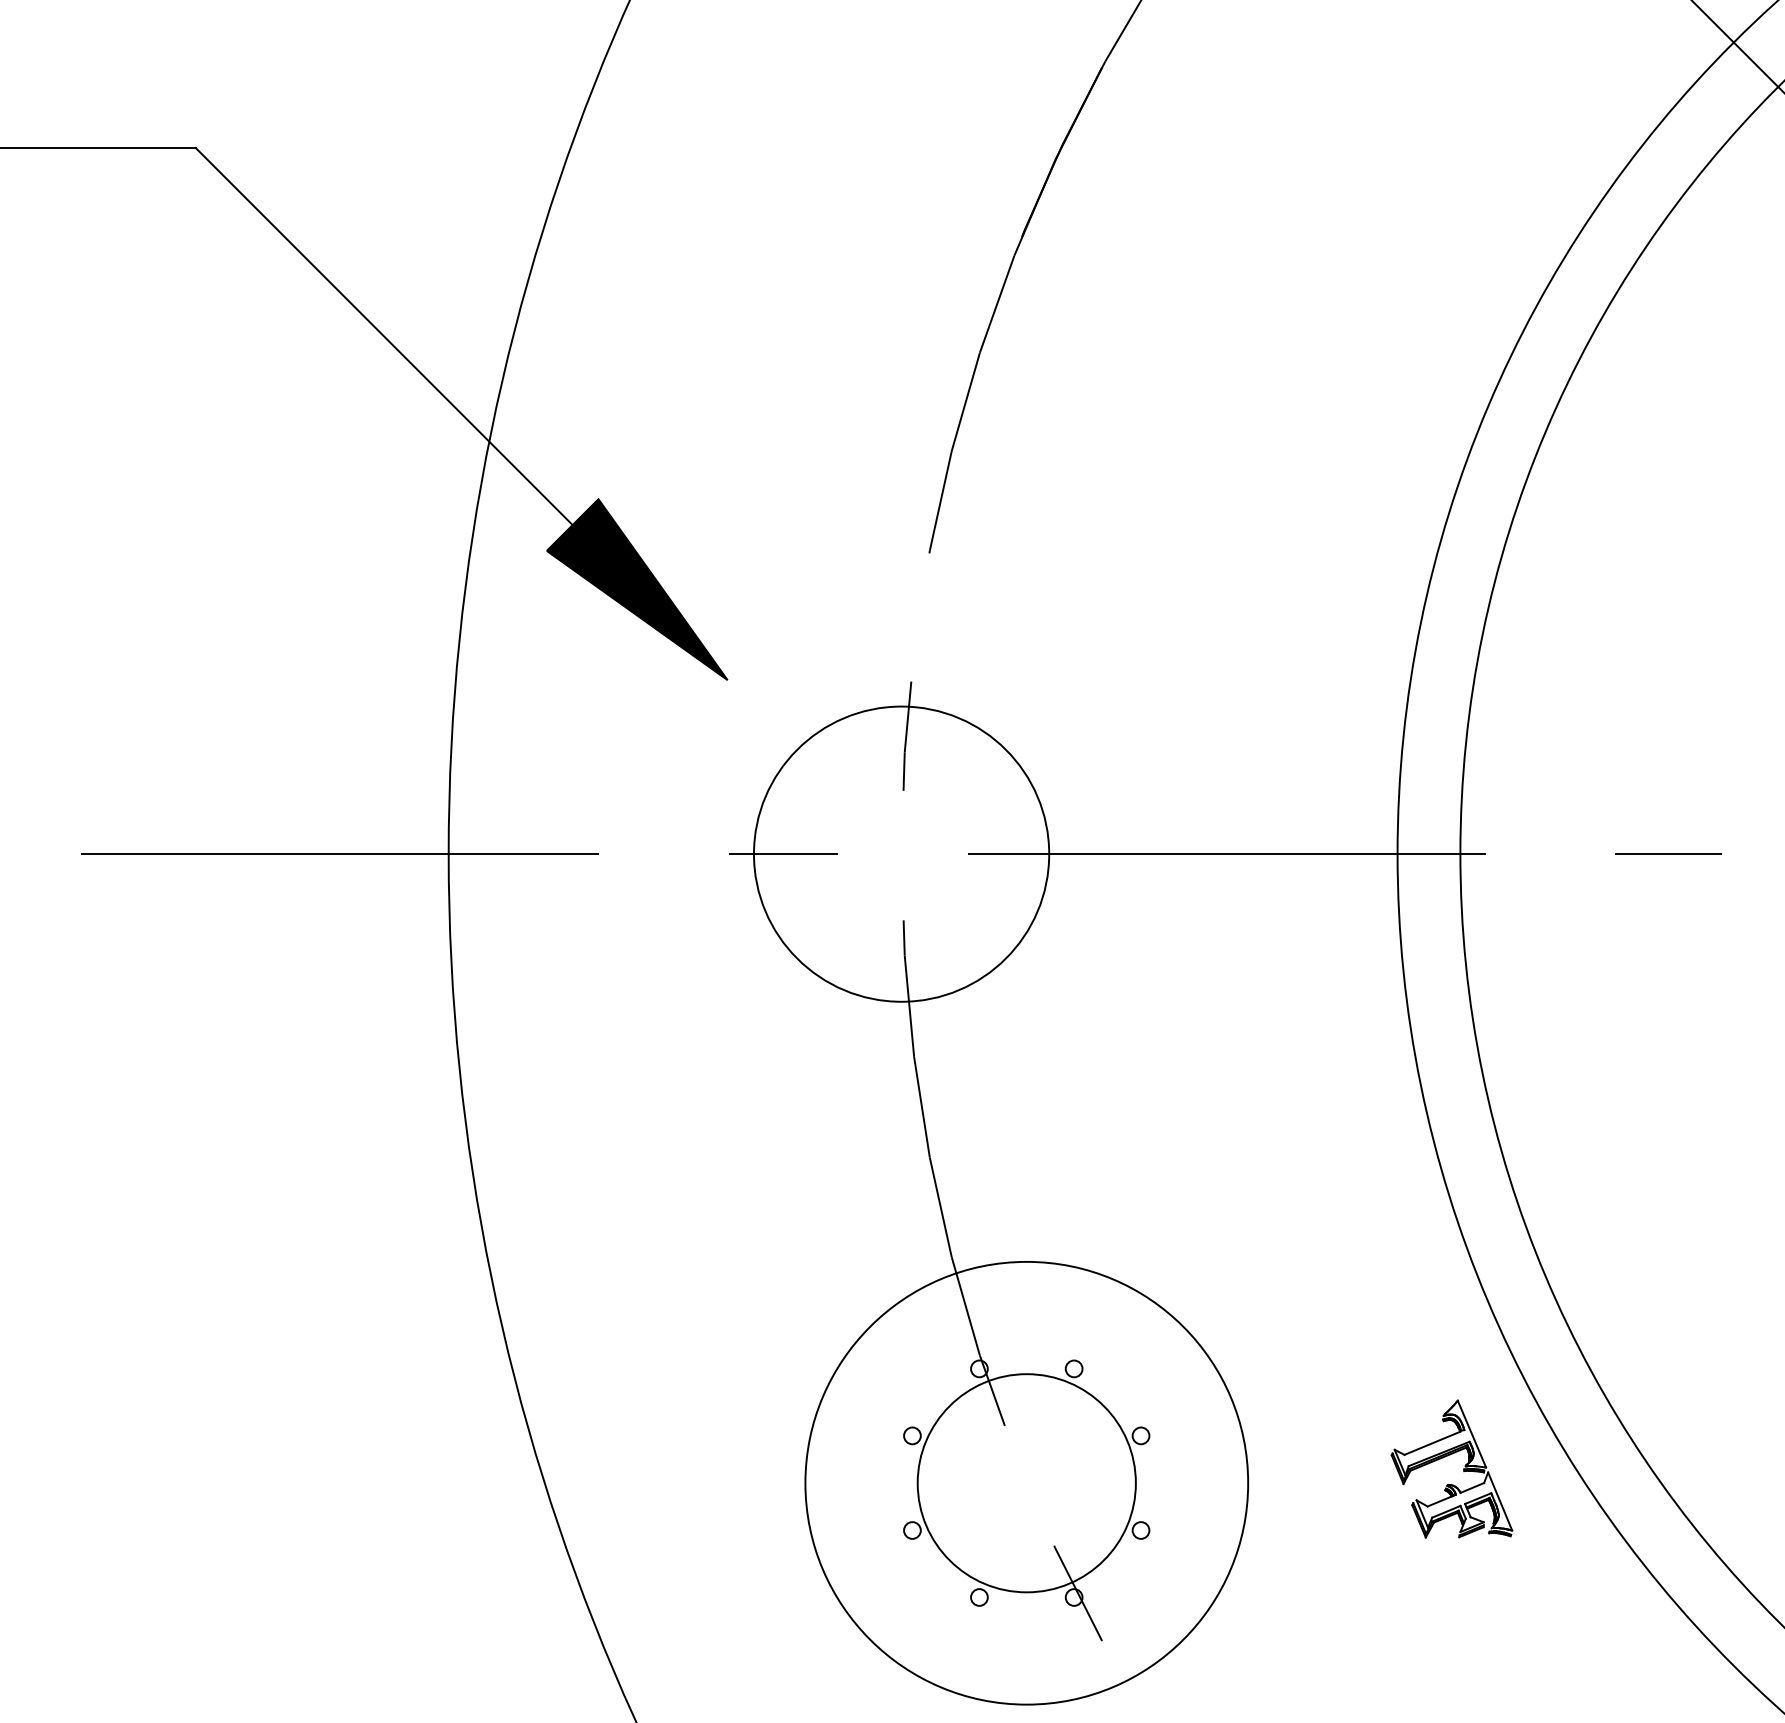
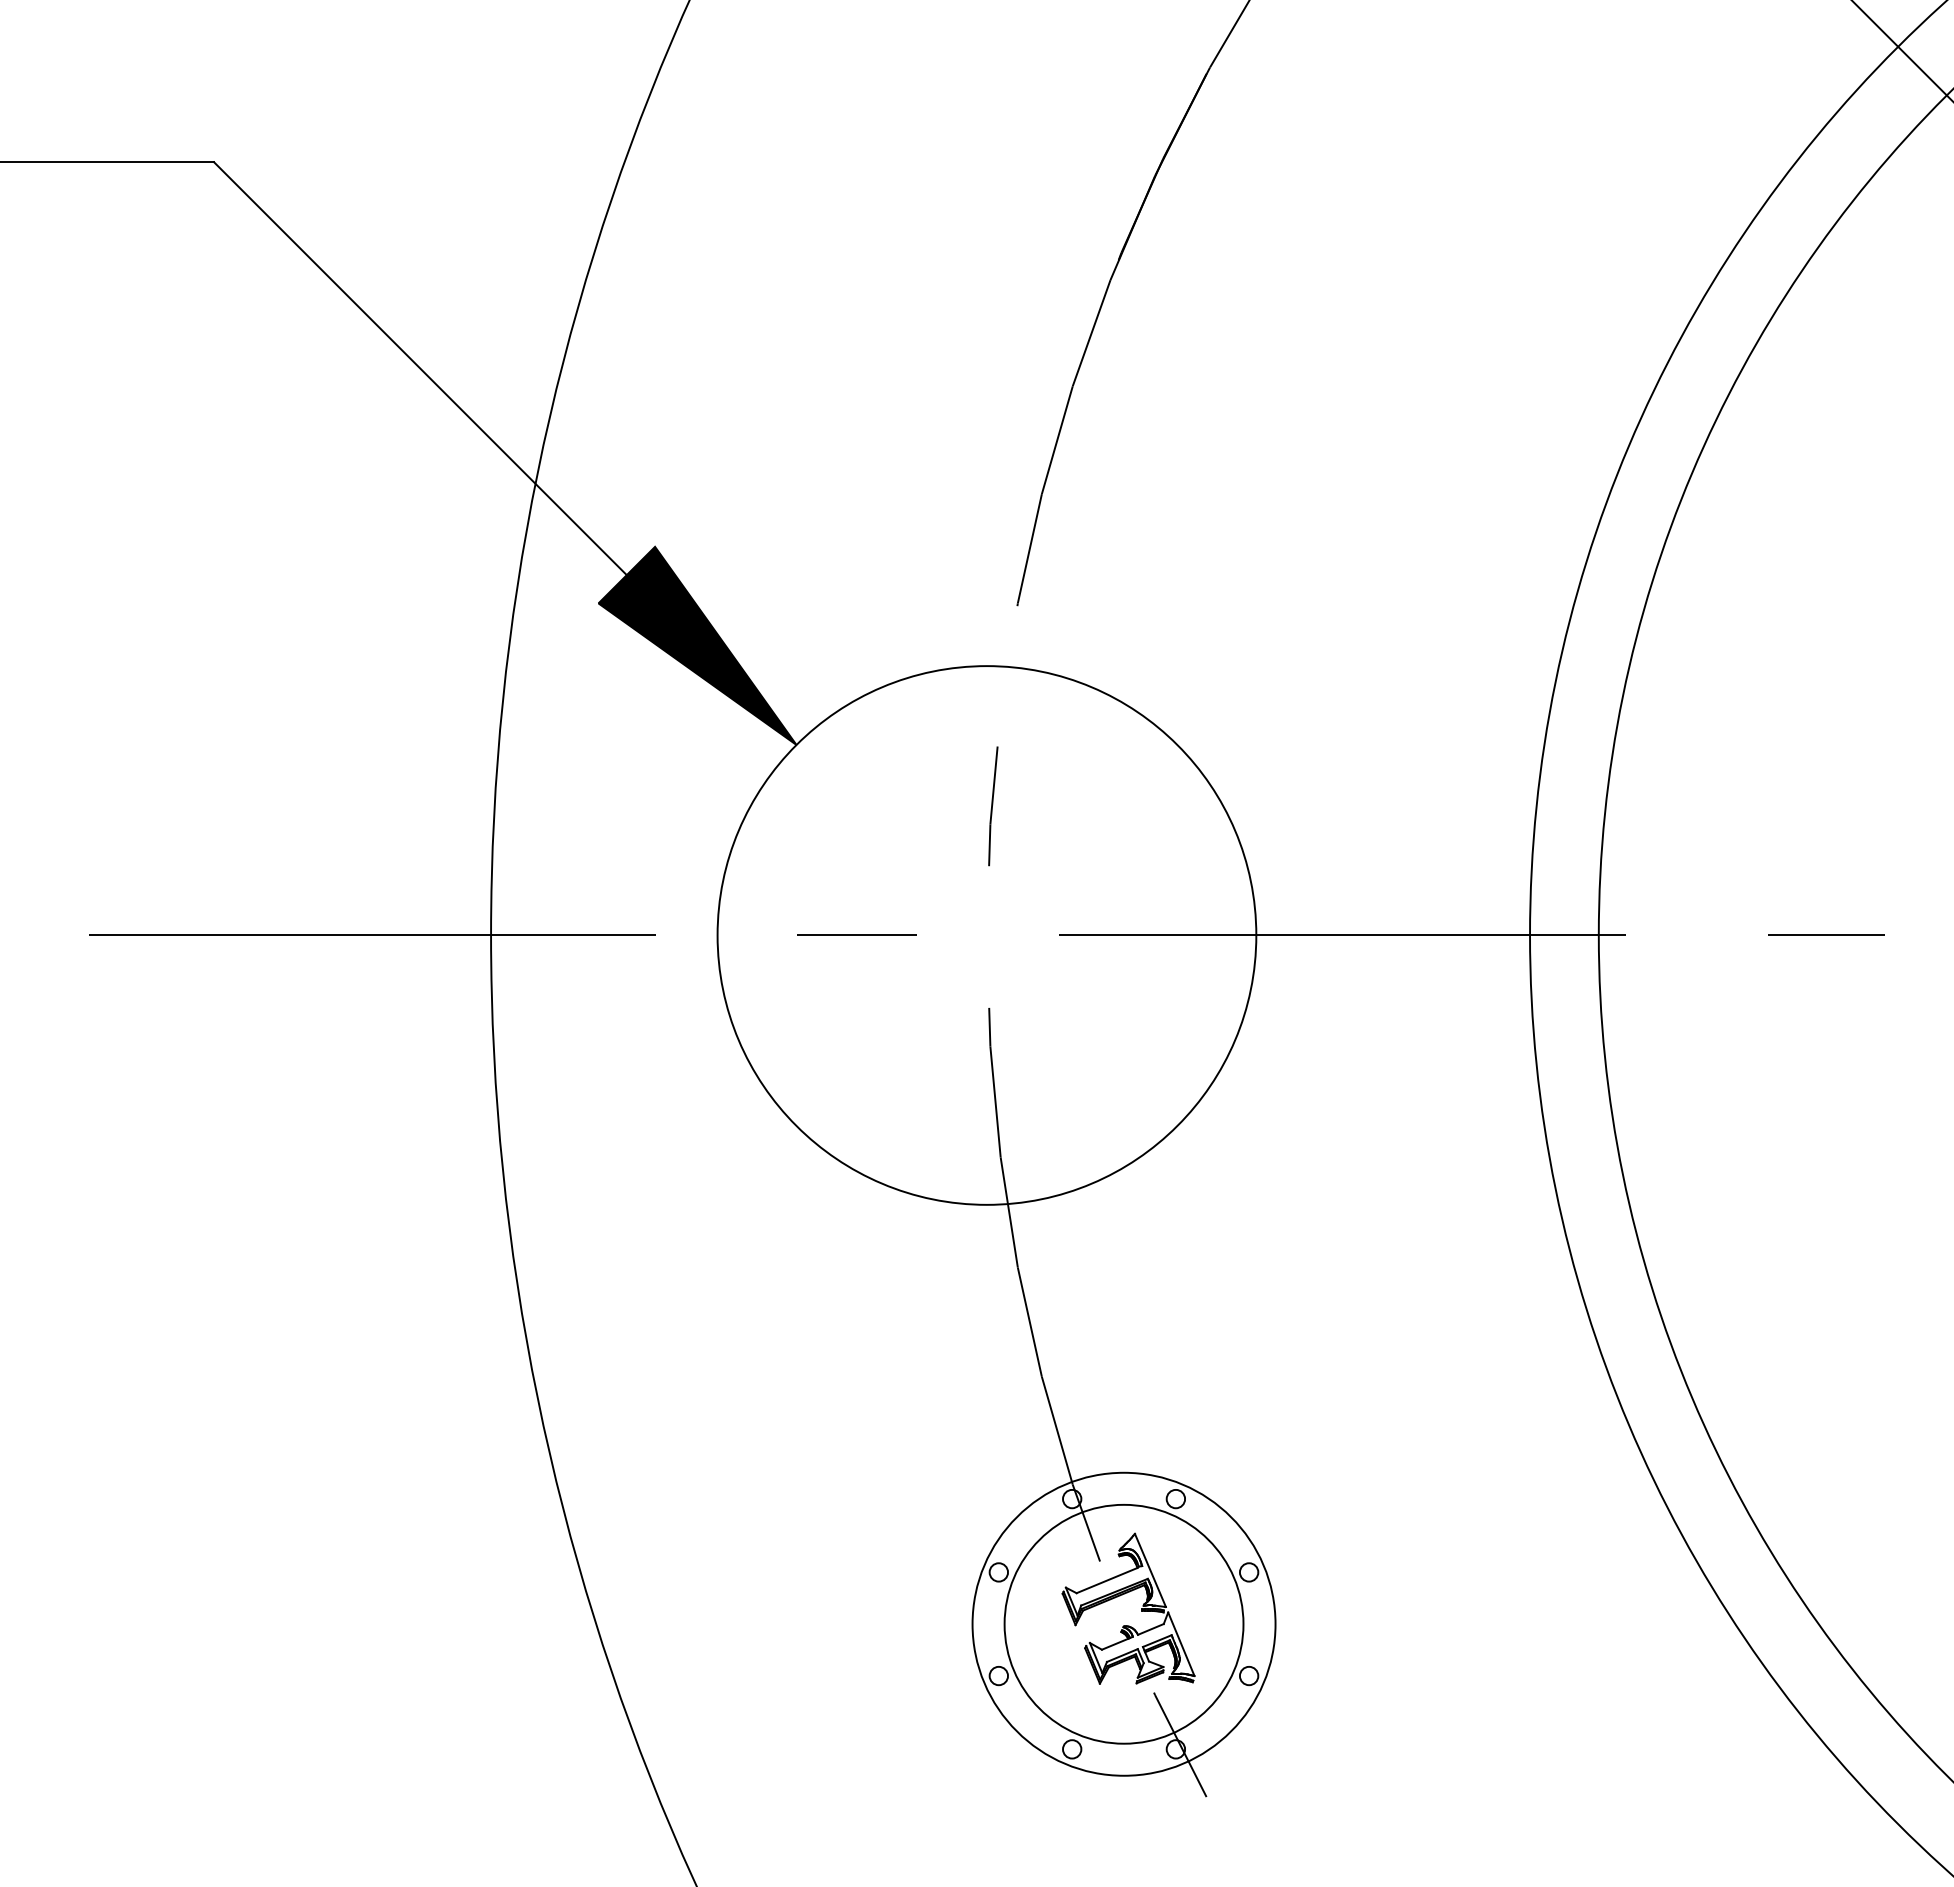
circle: (901, 854) -> (986, 935), size x1.67
part: (1463, 1468) -> (1141, 1608), moved
circle: (1026, 1482) -> (1123, 1623), size x0.62

